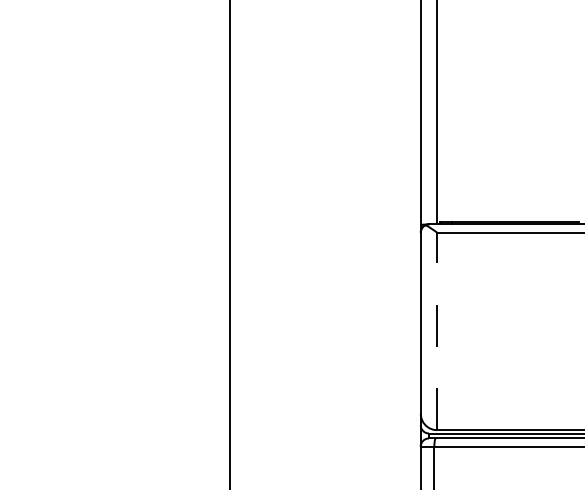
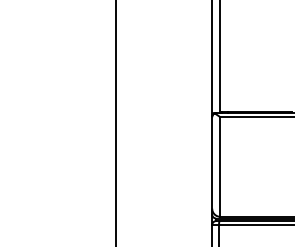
line: (437, 332) -> (220, 167), dashed -> solid

